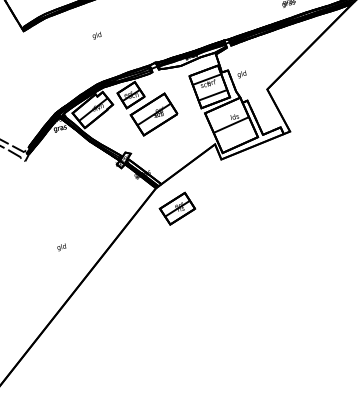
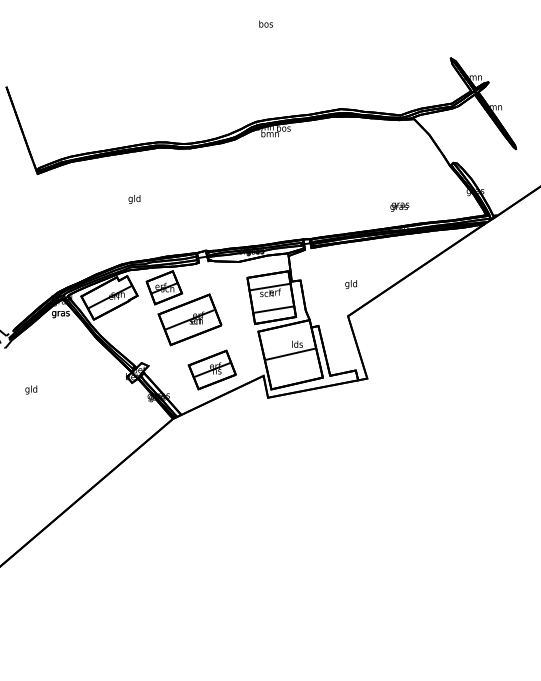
text: (241, 74) -> (350, 284), moved
part: (176, 208) -> (211, 369), moved
text: (61, 246) -> (31, 389), moved

